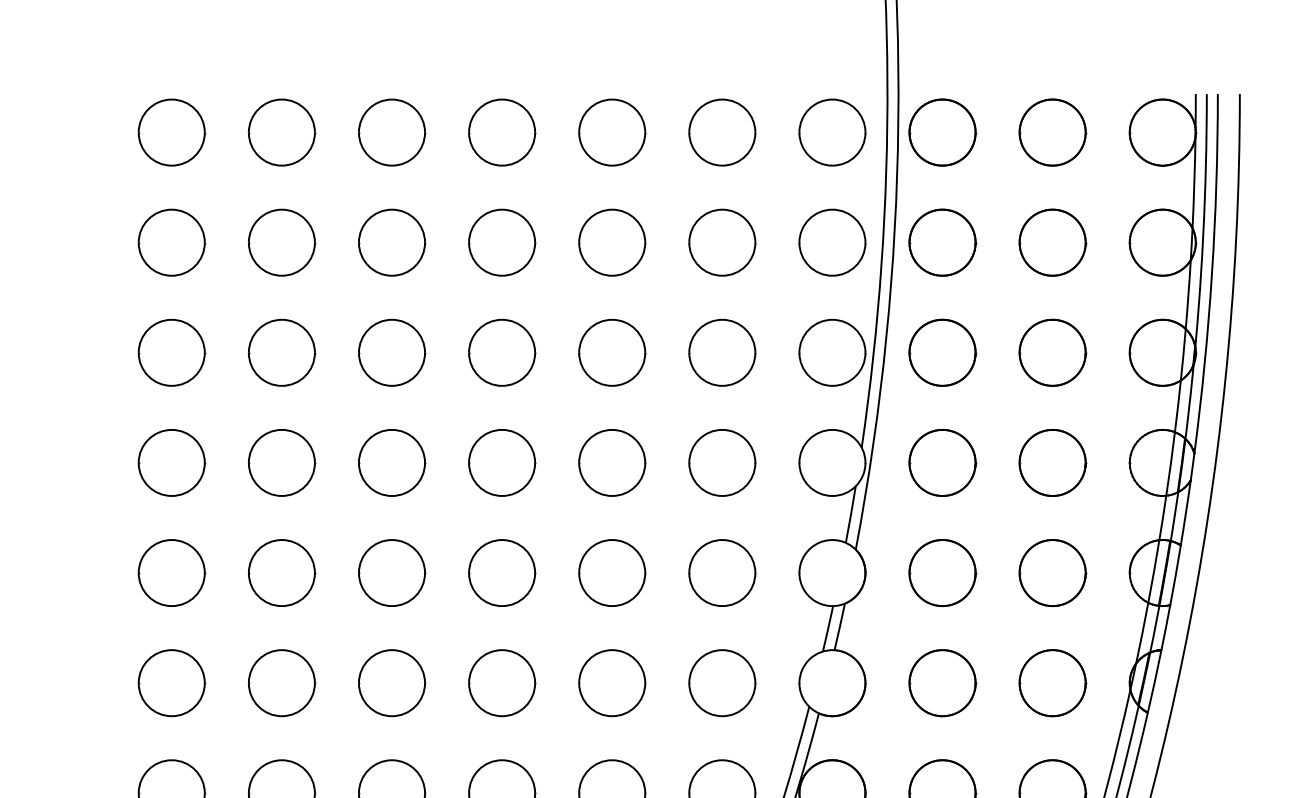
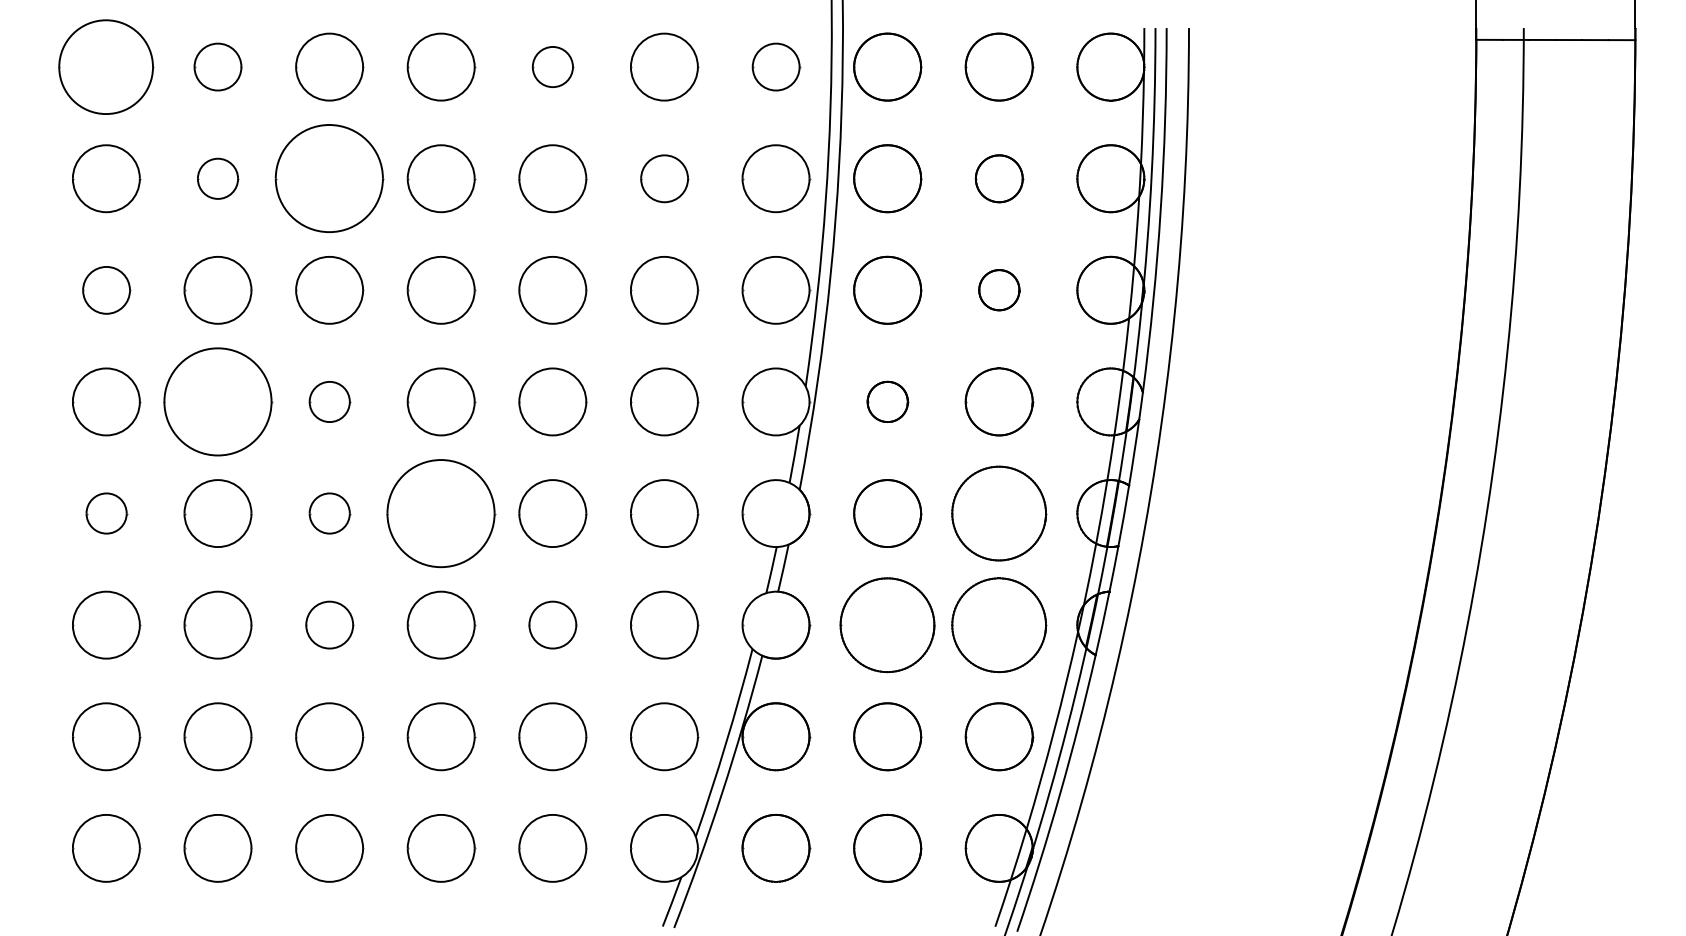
part: (171, 131) -> (106, 66), size x1.4
part: (281, 131) -> (217, 66), size x0.7
part: (611, 131) -> (552, 66), size x0.6
part: (832, 131) -> (776, 66), size x0.7
part: (281, 242) -> (217, 178), size x0.6
part: (391, 242) -> (329, 178), size x1.6
part: (722, 242) -> (664, 178), size x0.7
part: (1052, 242) -> (999, 178), size x0.7
part: (1052, 351) -> (999, 289), size x0.6
part: (171, 352) -> (106, 290), size x0.7
part: (281, 462) -> (217, 401), size x1.6
part: (391, 462) -> (329, 401), size x0.6
part: (942, 462) -> (887, 401), size x0.6
part: (171, 572) -> (106, 513), size x0.6
part: (391, 572) -> (329, 513), size x0.6
part: (502, 572) -> (441, 513), size x1.6
part: (1052, 572) -> (999, 513), size x1.4
part: (391, 682) -> (329, 624), size x0.7
part: (611, 682) -> (552, 624), size x0.7
part: (942, 682) -> (887, 624), size x1.4
part: (1052, 682) -> (999, 624), size x1.4

